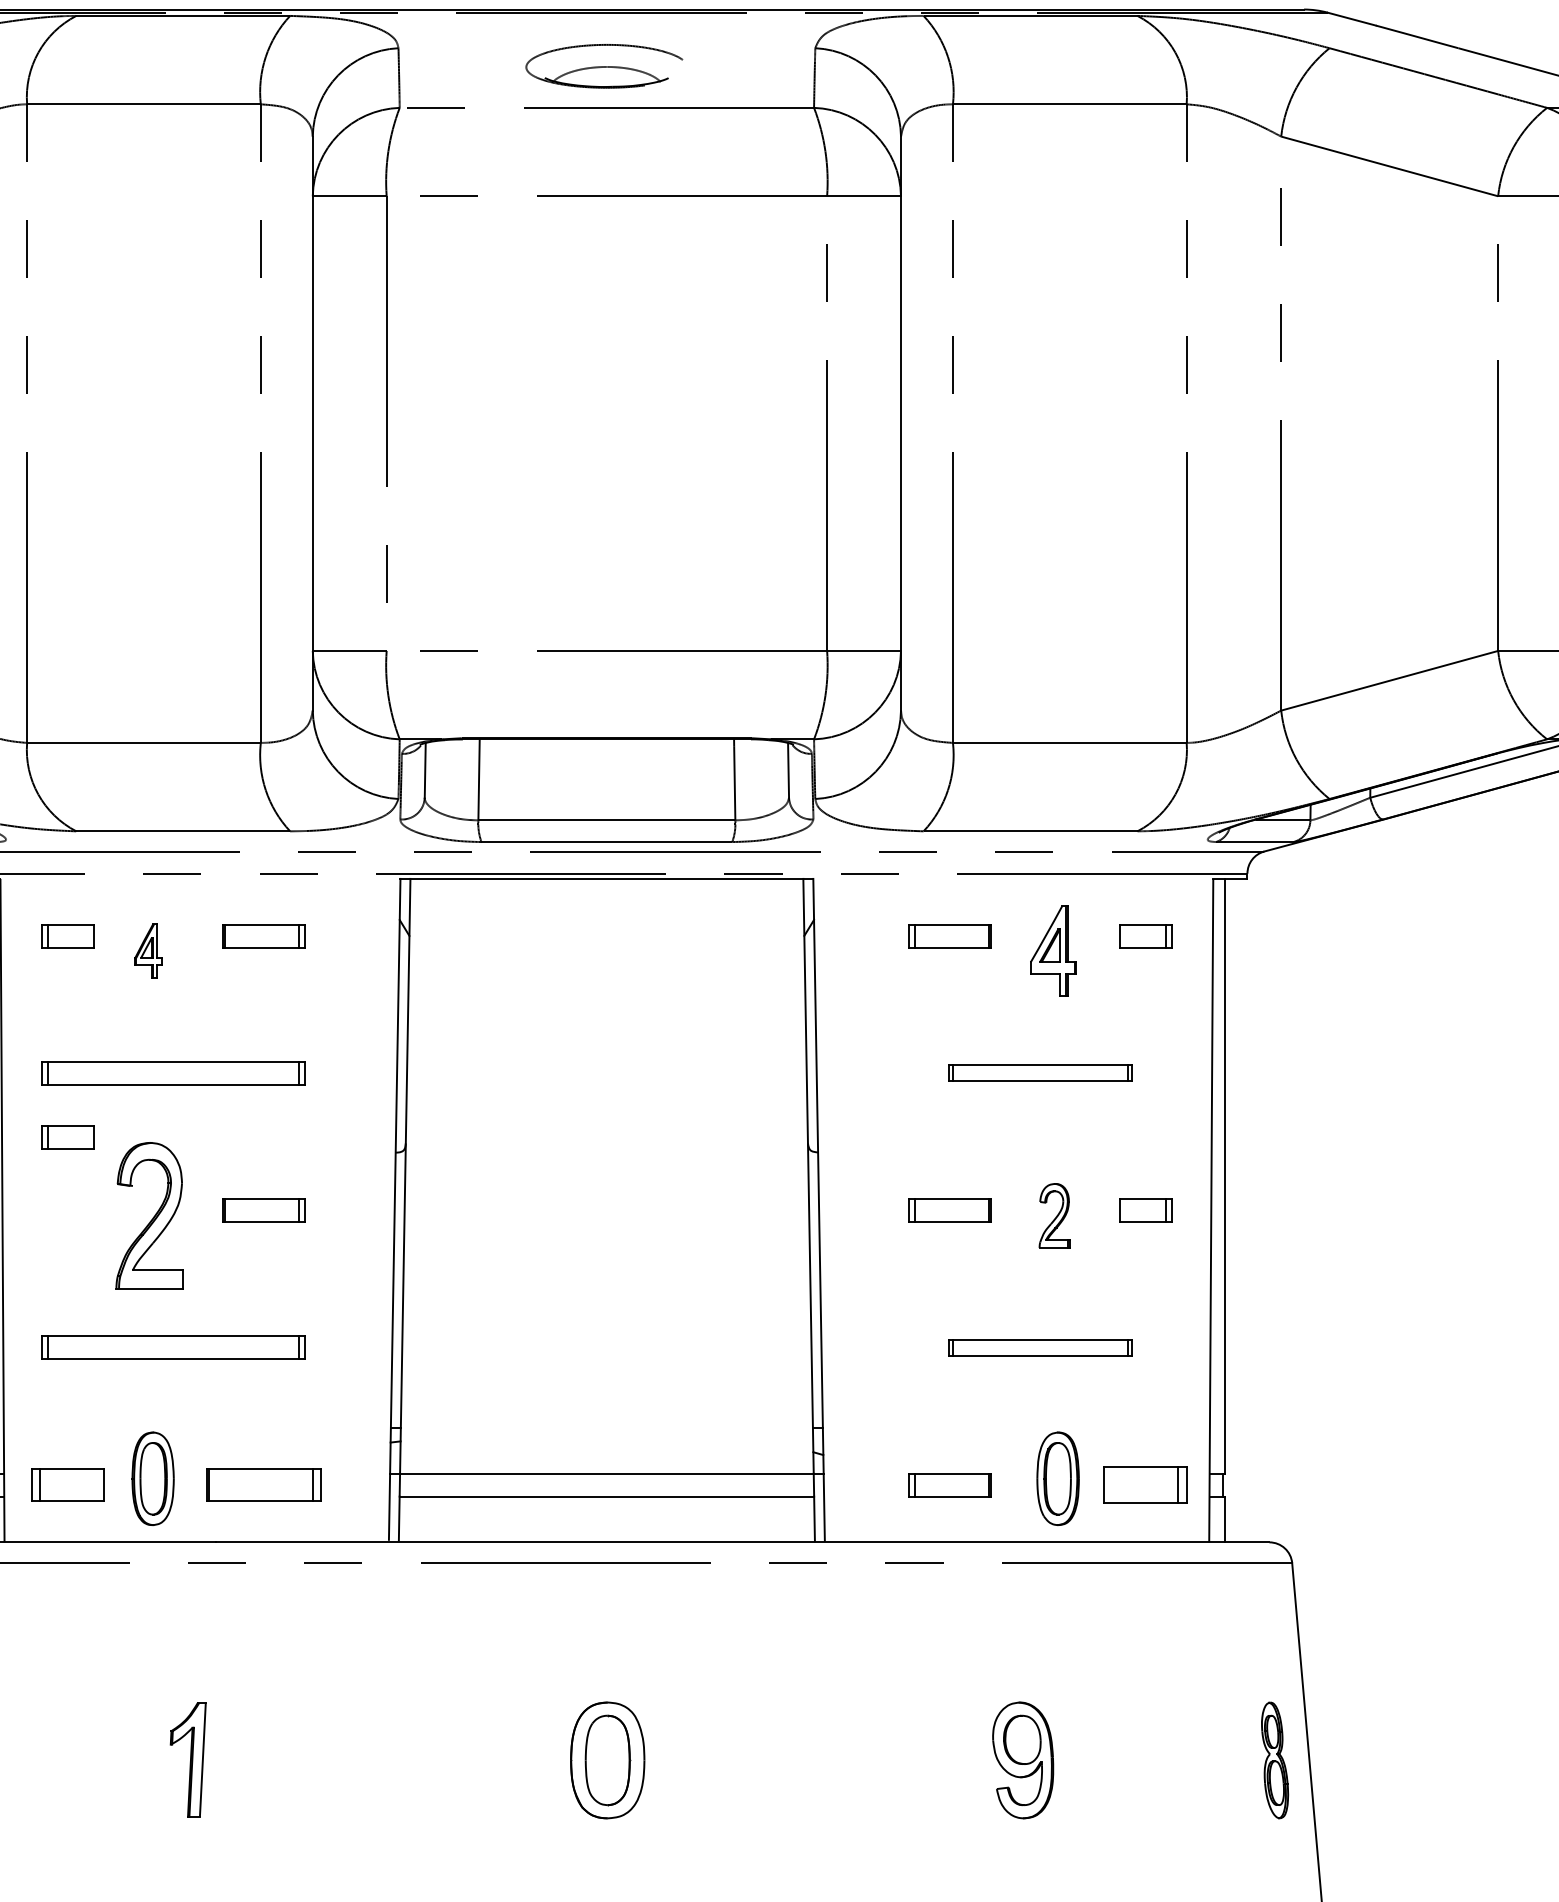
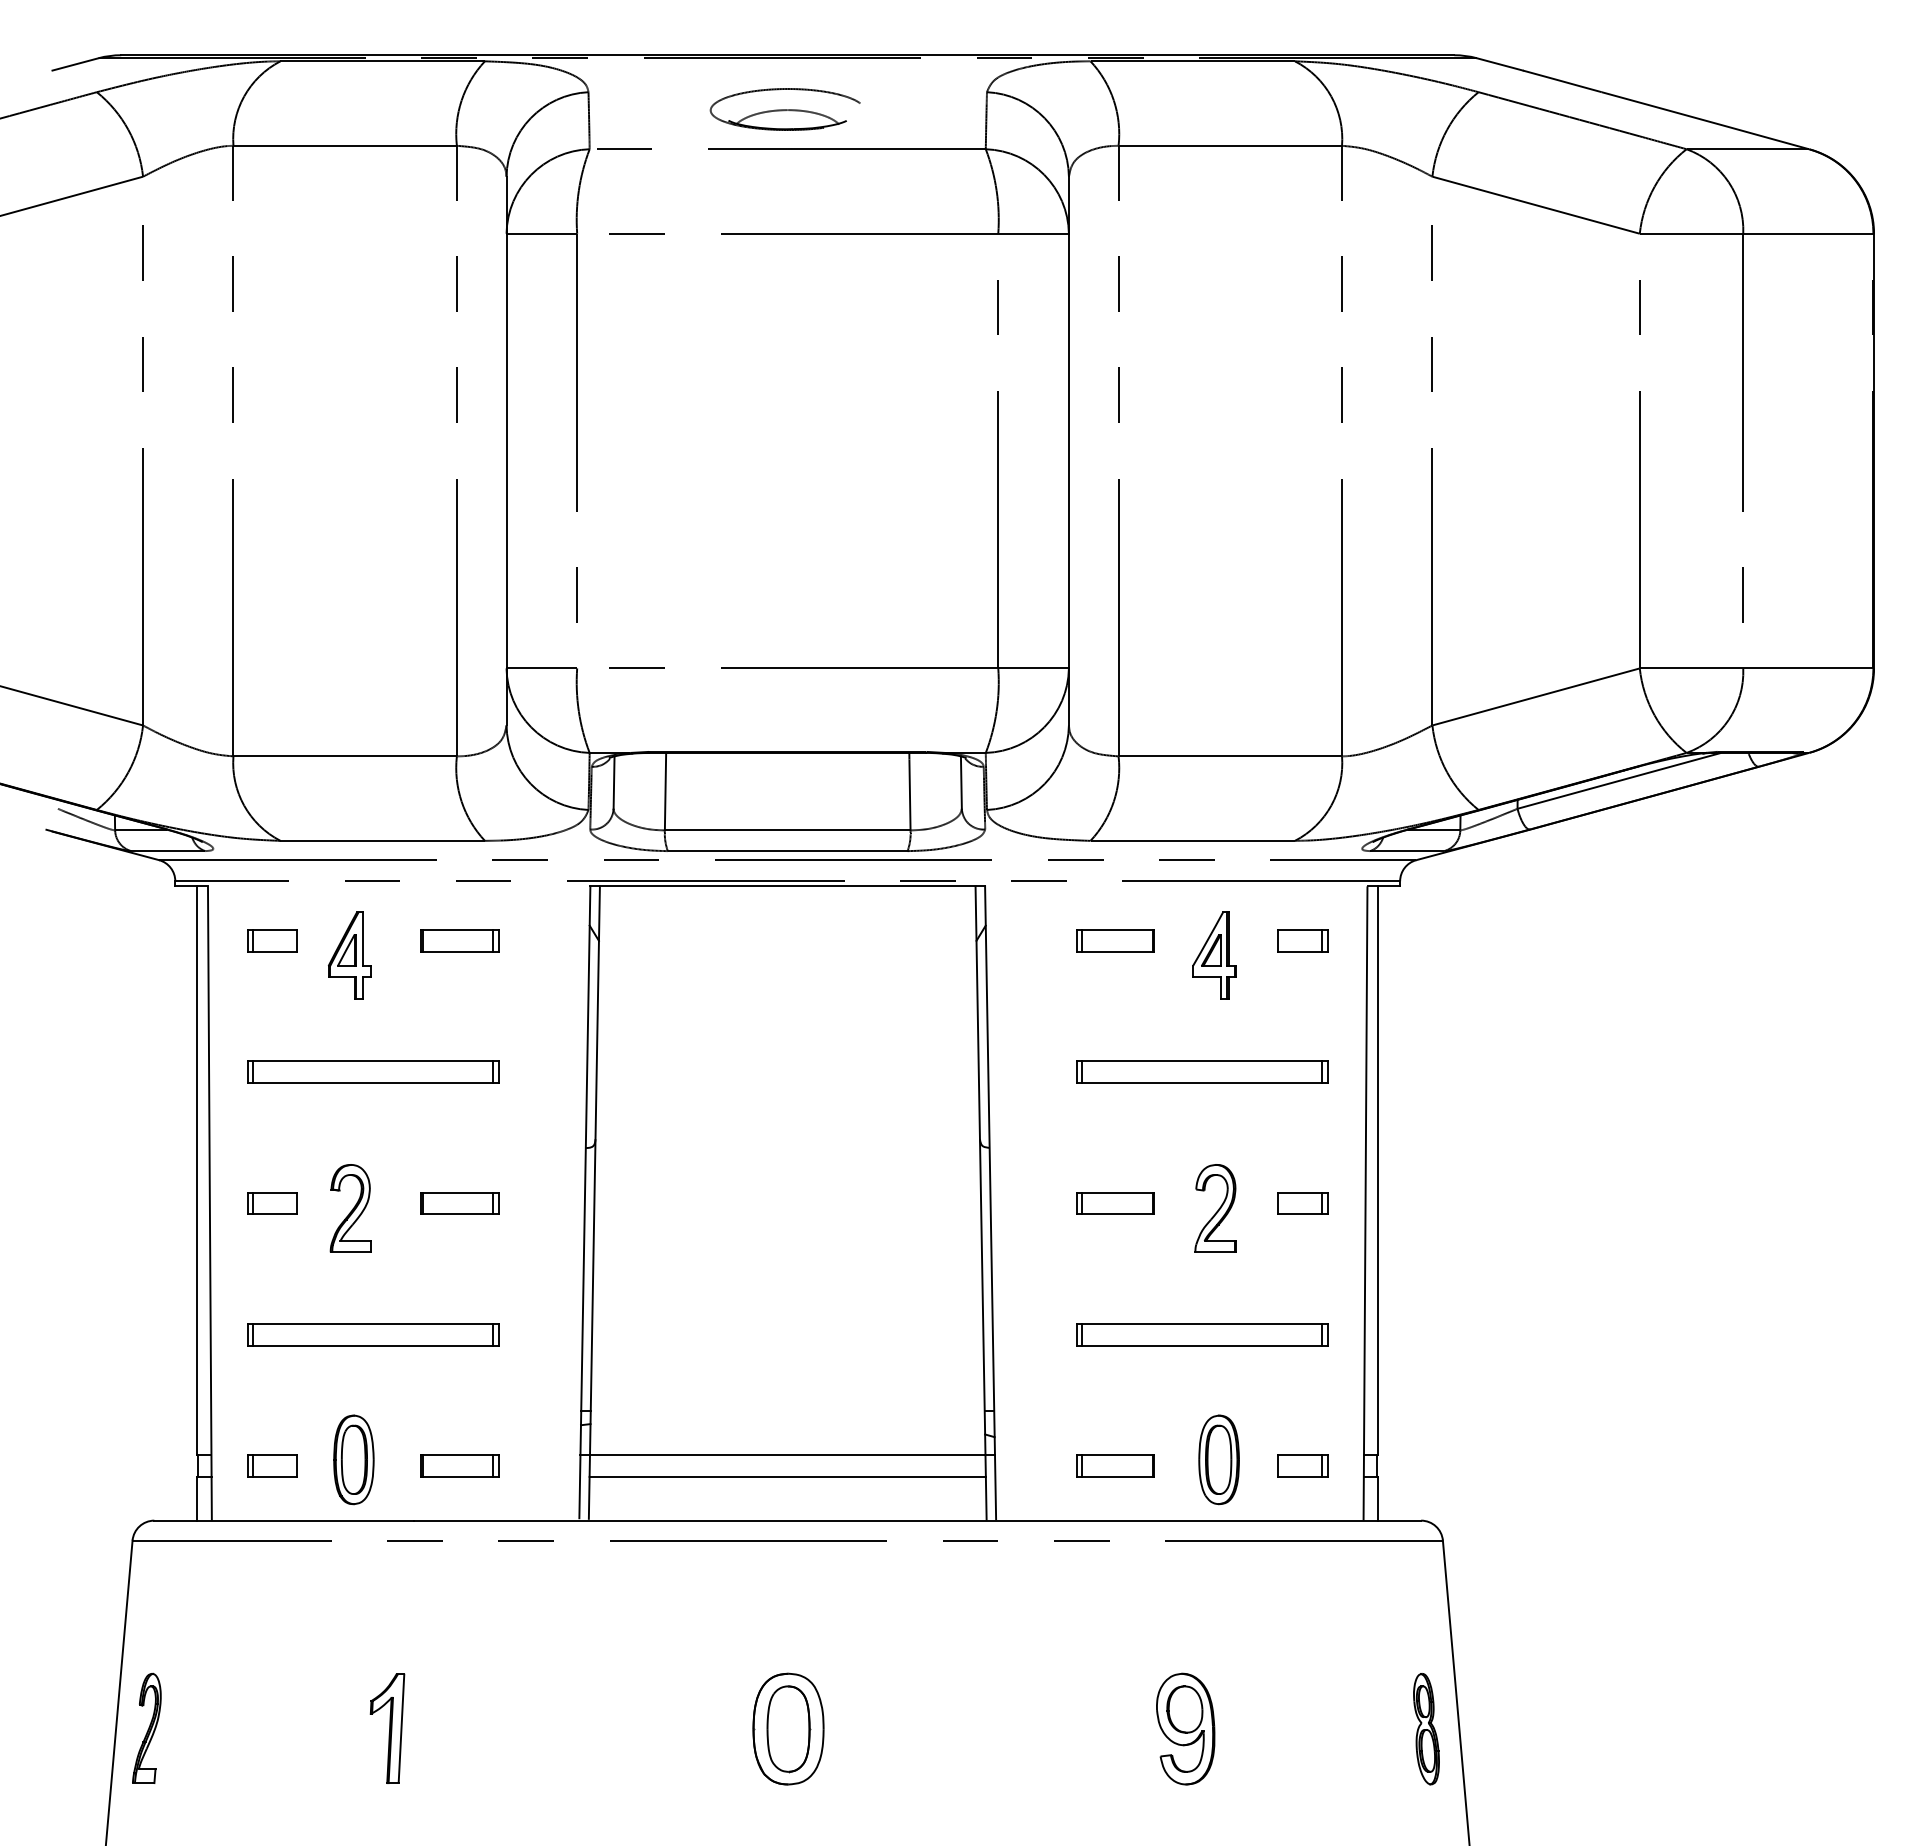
part: (148, 951) -> (349, 955), size x1.67
part: (1040, 1072) -> (1202, 1071), size x1.43
part: (67, 1137) -> (272, 1203), moved
part: (149, 1215) -> (350, 1208), size x0.62
part: (1054, 1215) -> (1215, 1208), size x1.43
part: (1040, 1347) -> (1202, 1334), size x1.43
part: (67, 1484) -> (272, 1465), size x0.71
part: (263, 1484) -> (459, 1465), size x0.71
part: (1145, 1484) -> (1302, 1465), size x0.62

